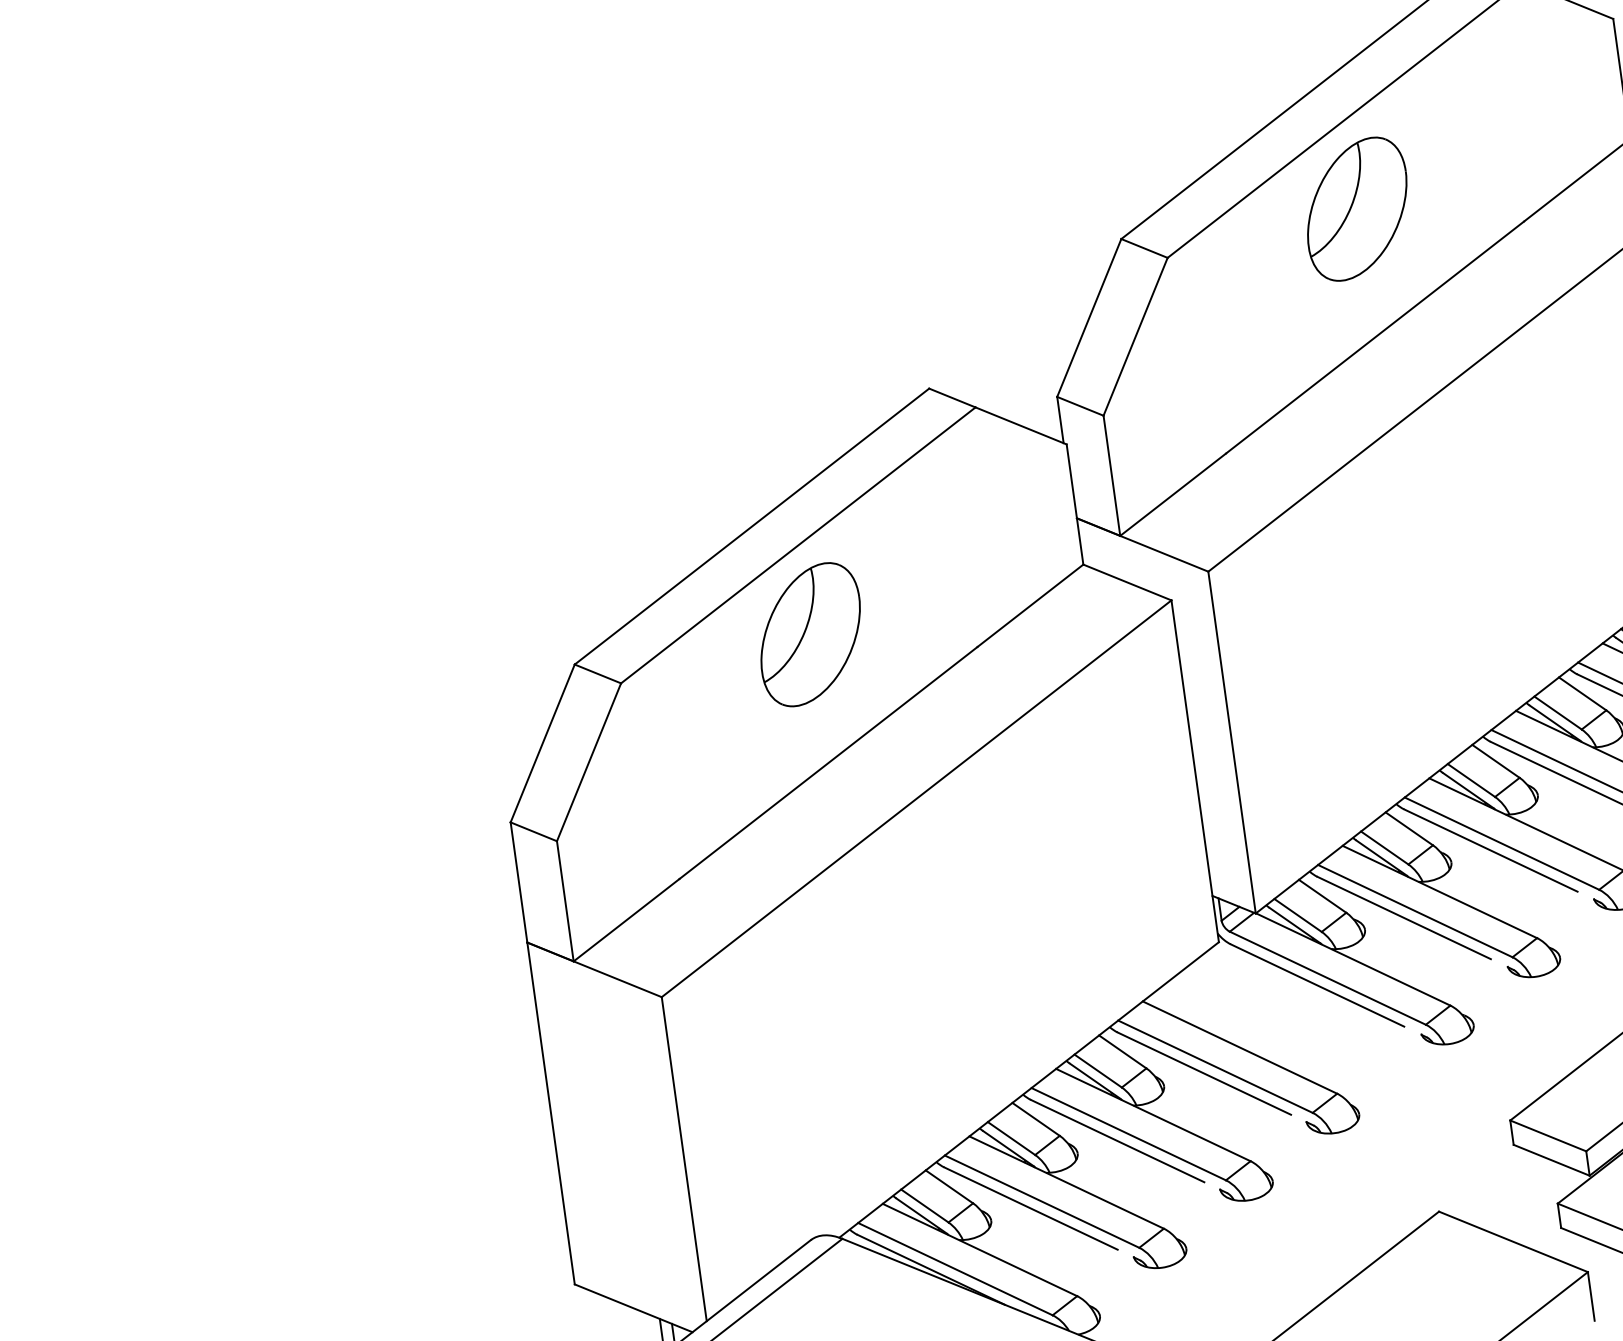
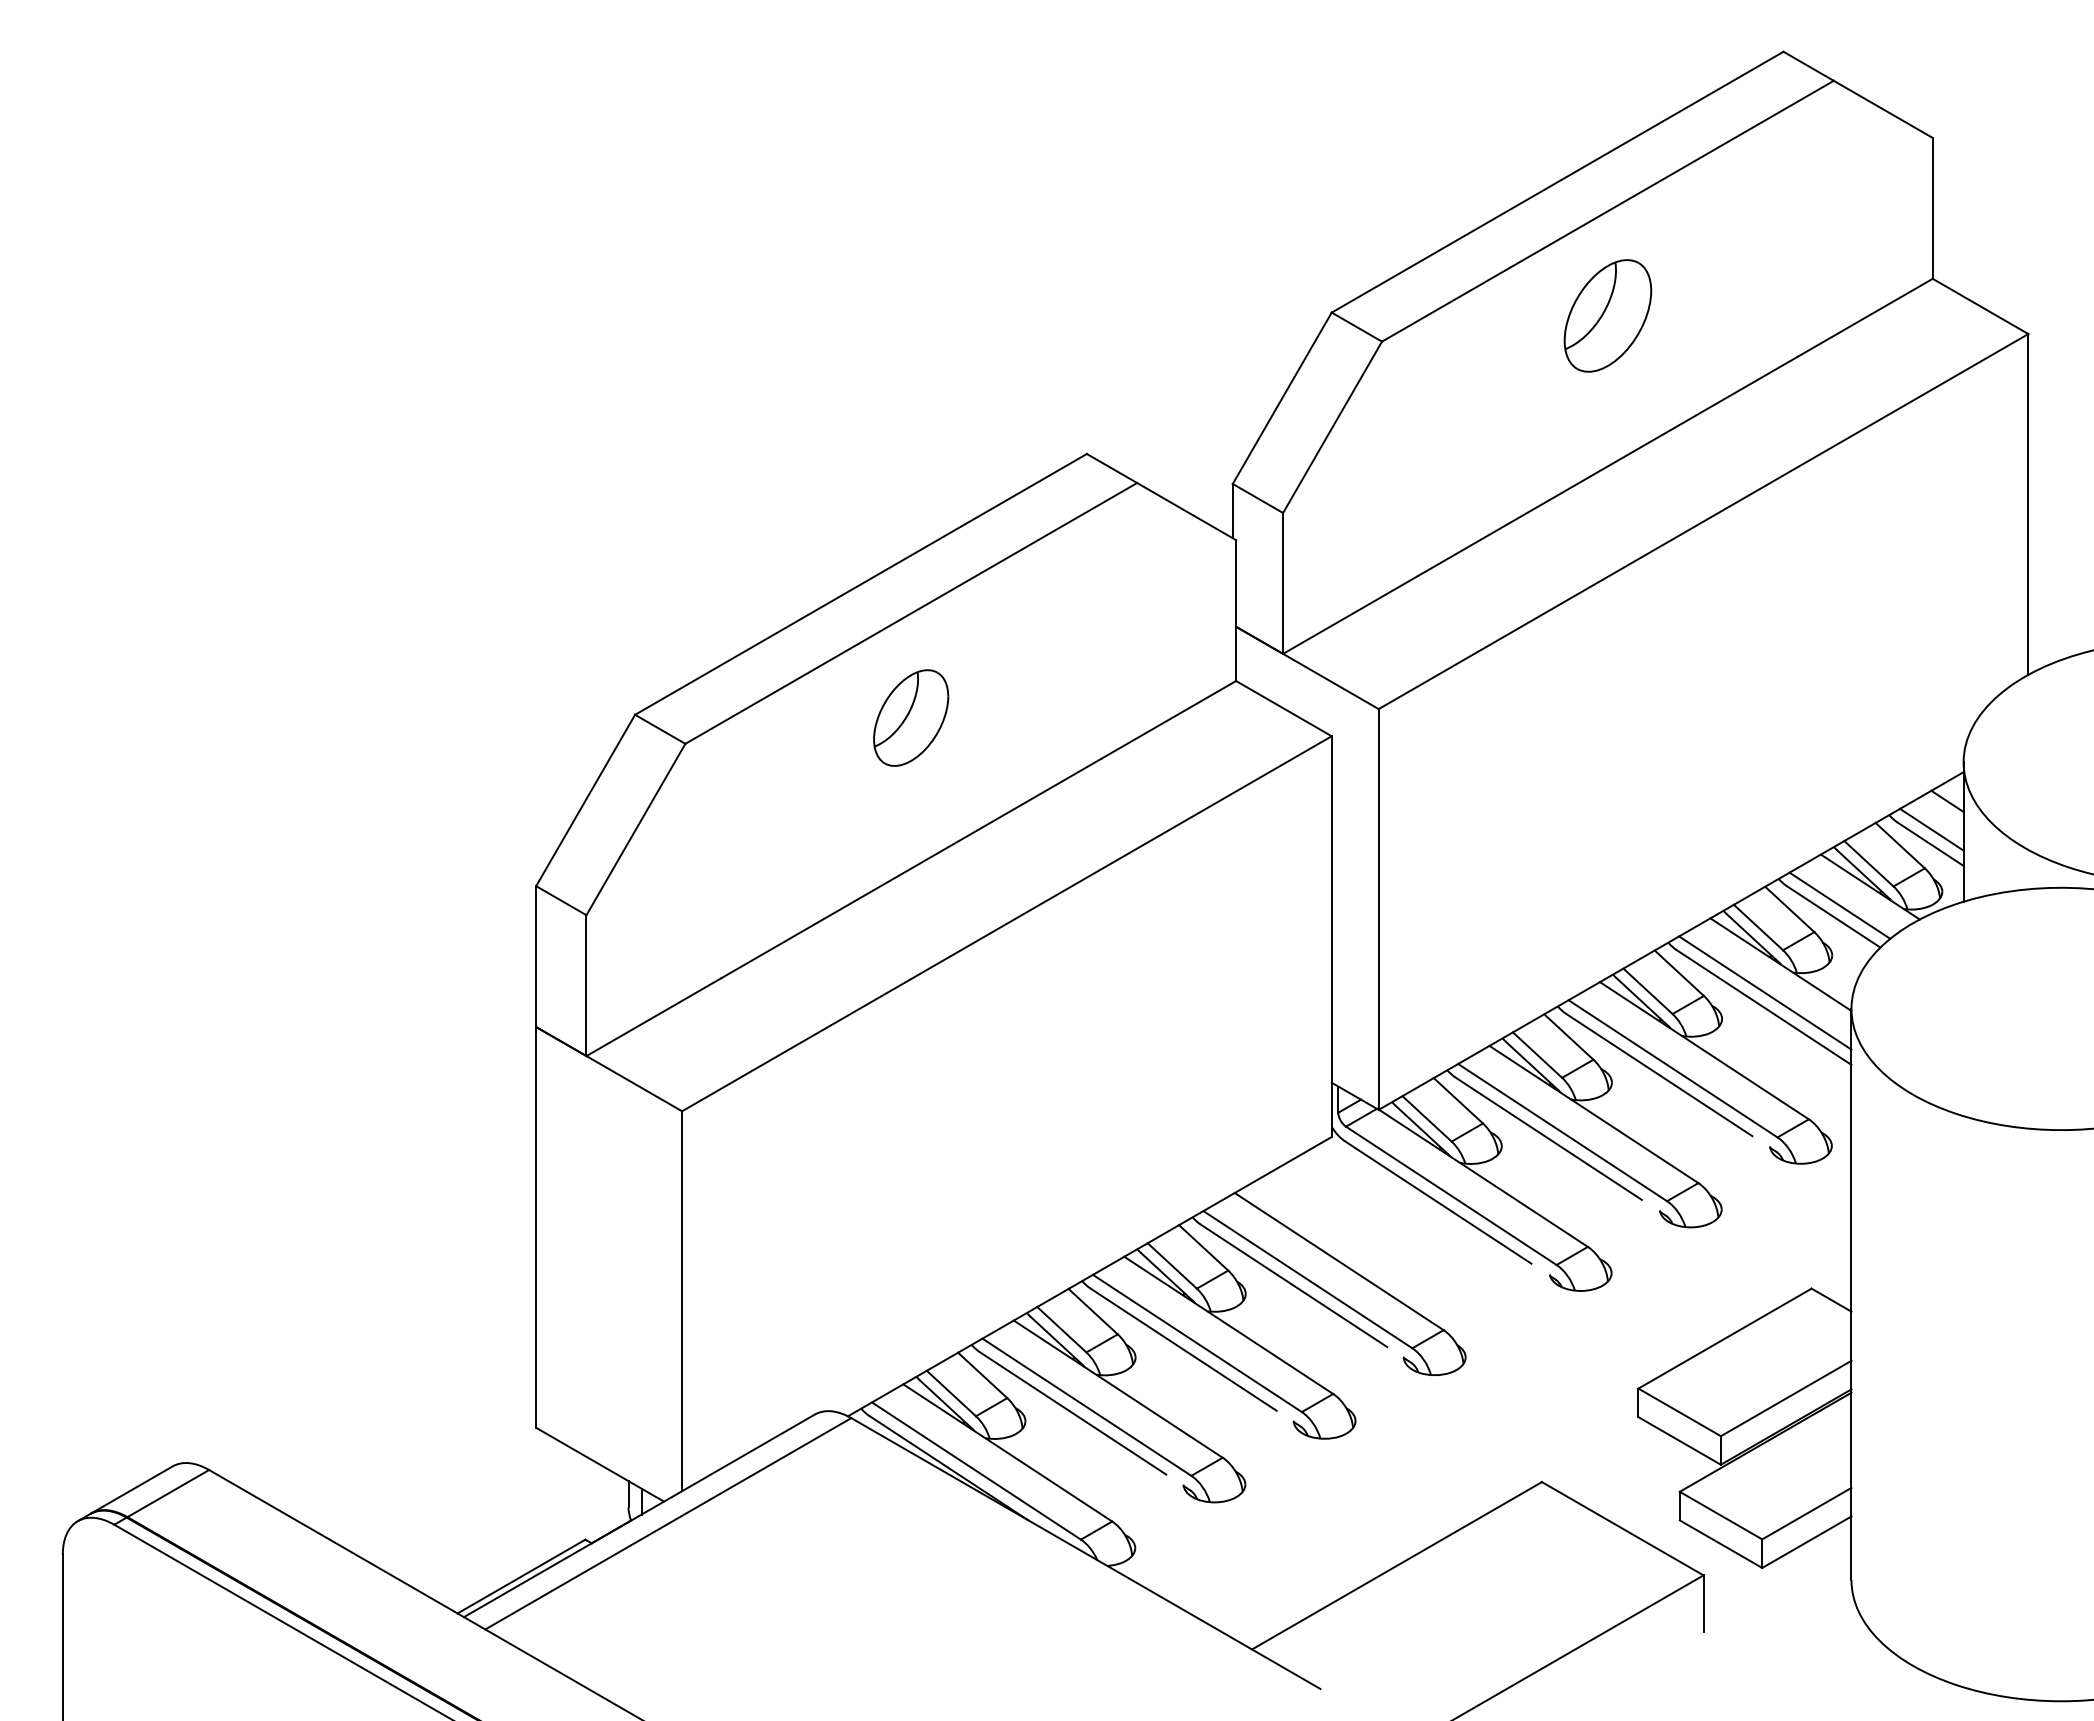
part: (1356, 208) -> (1607, 315), size x0.7
part: (809, 634) -> (910, 717), size x0.6

